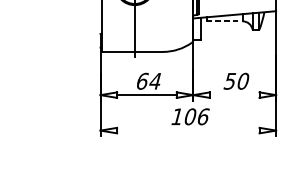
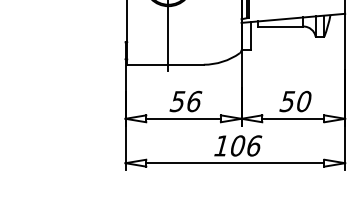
line: (224, 21) -> (280, 26), dashed -> solid
text: (148, 81) -> (185, 101), 64 -> 56
line: (234, 94) -> (293, 118), added
line: (188, 130) -> (235, 163), added

